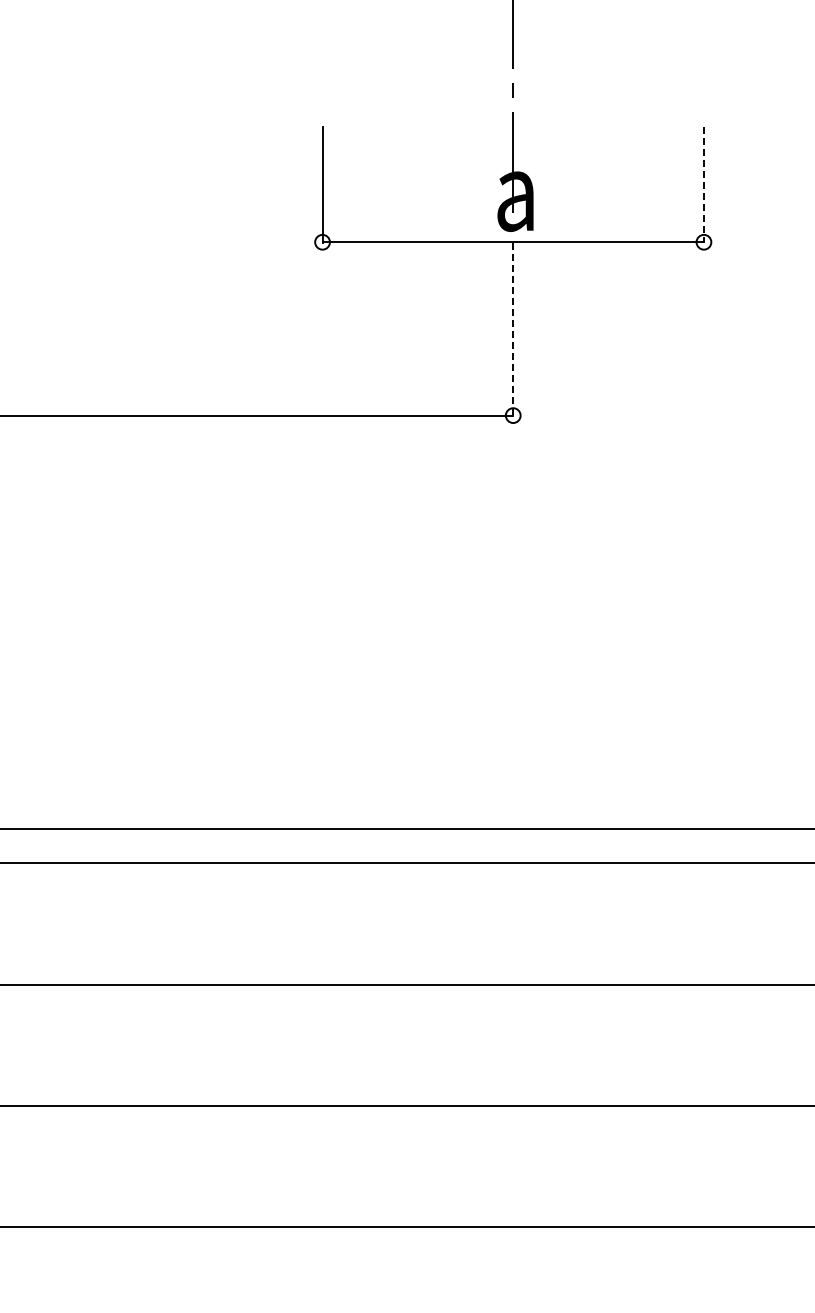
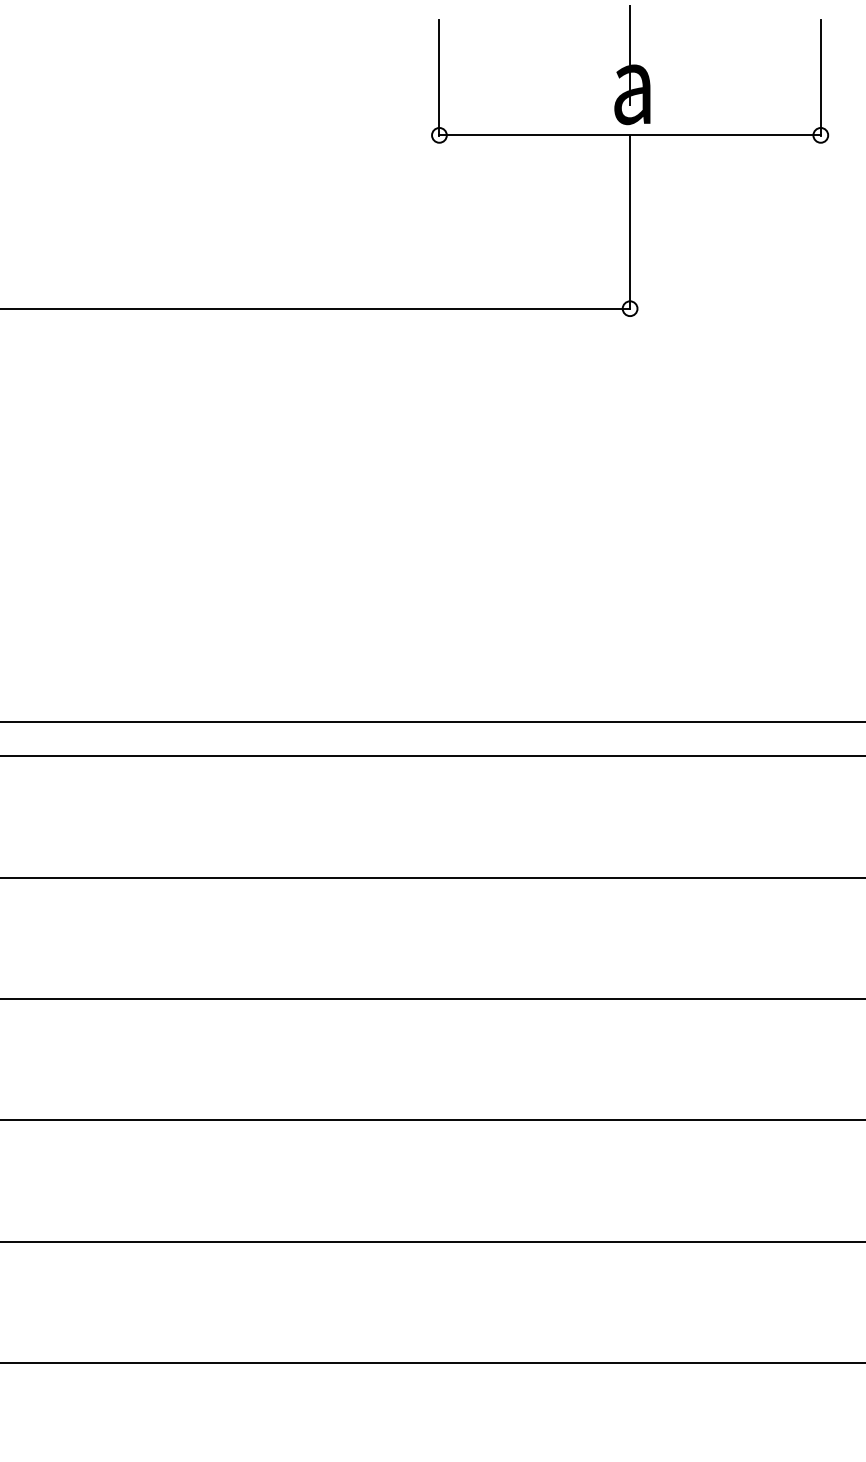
line: (703, 185) -> (820, 78), dashed -> solid
line: (513, 329) -> (630, 222), dashed -> solid

